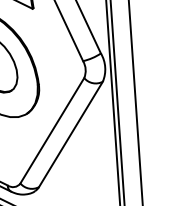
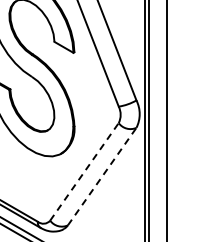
line: (52, 130) -> (84, 171), solid -> dashed
line: (71, 134) -> (102, 176), solid -> dashed

